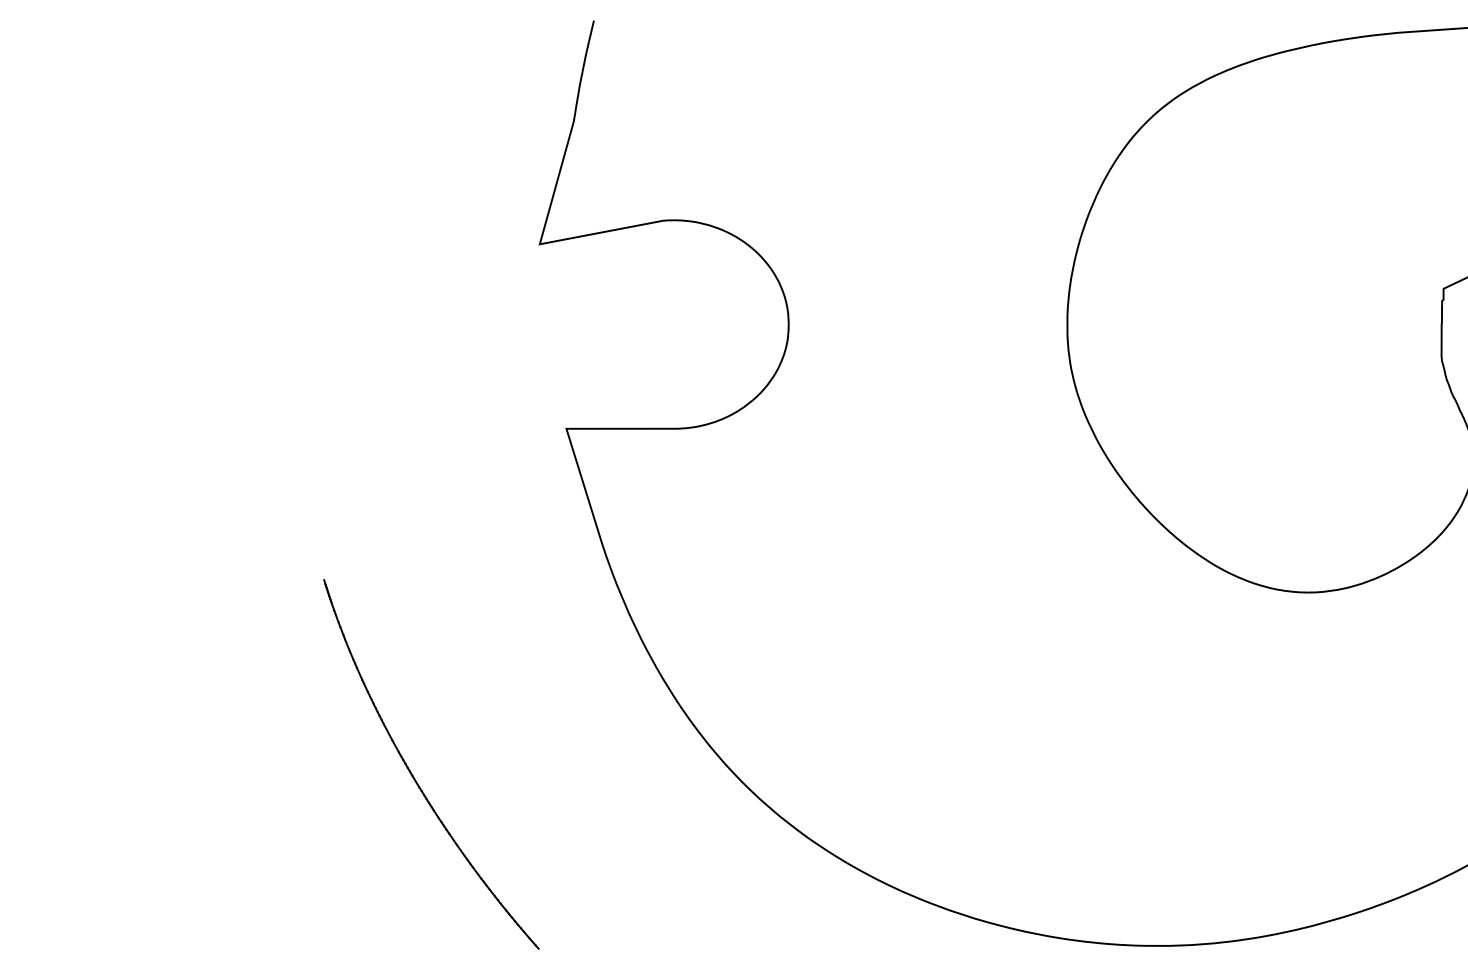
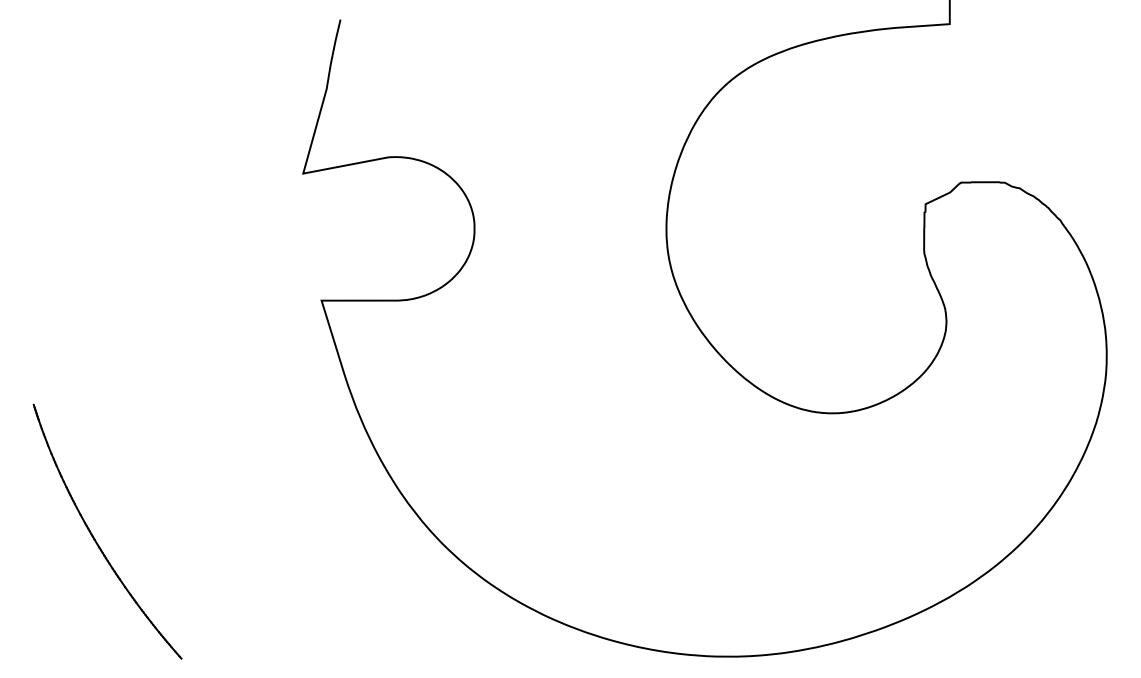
part: (413, 774) -> (95, 538), moved

